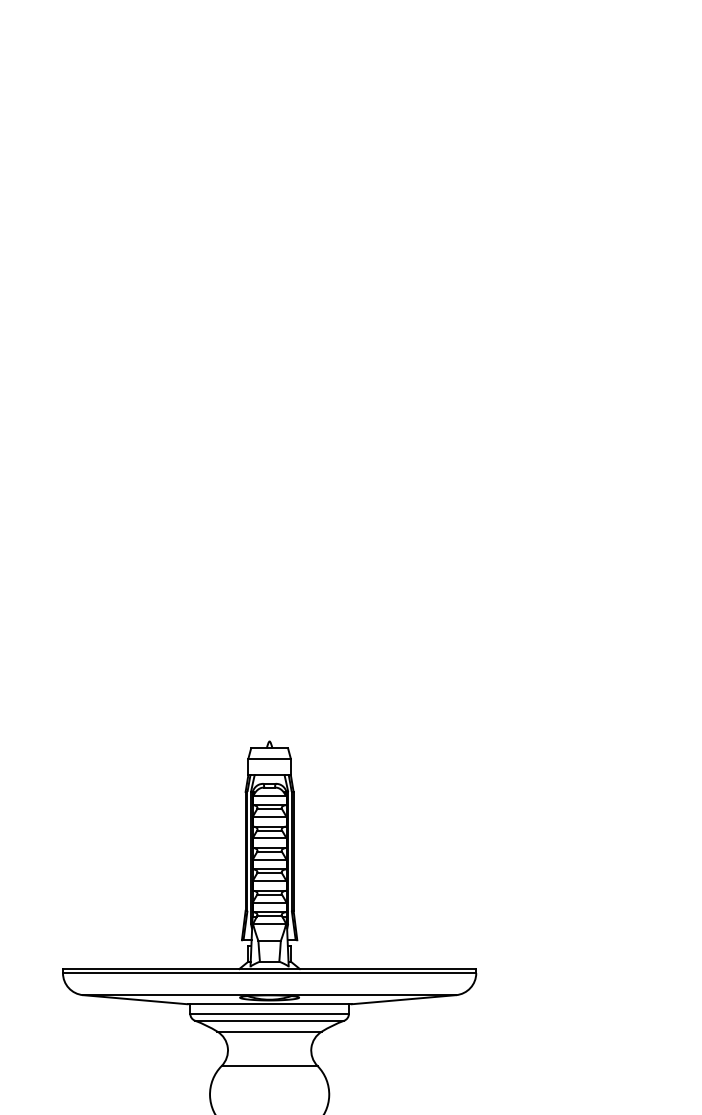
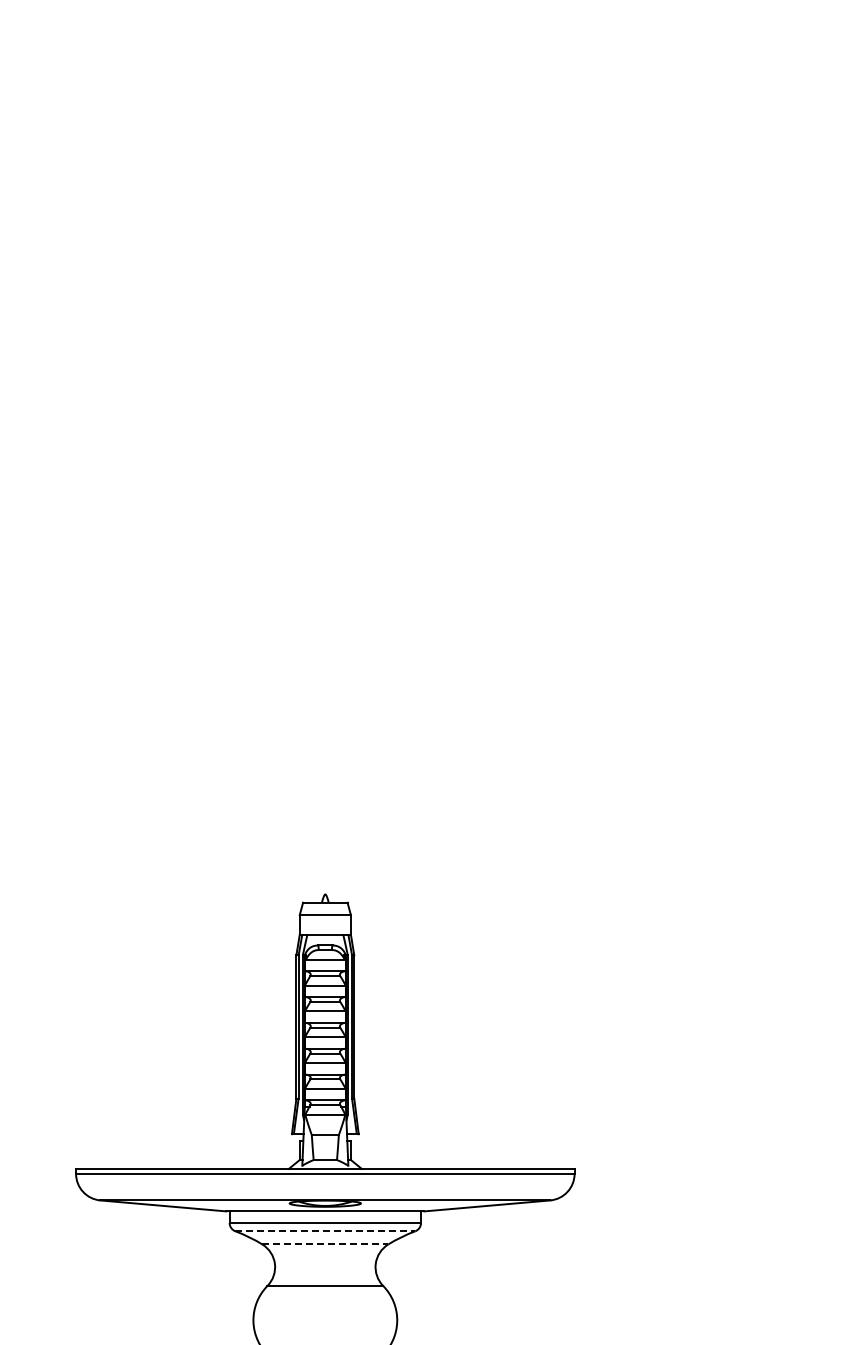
line: (269, 1020) -> (325, 1231), solid -> dashed
line: (269, 1031) -> (325, 1244), solid -> dashed

